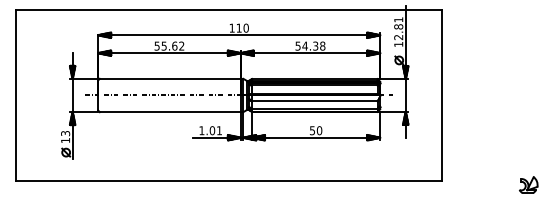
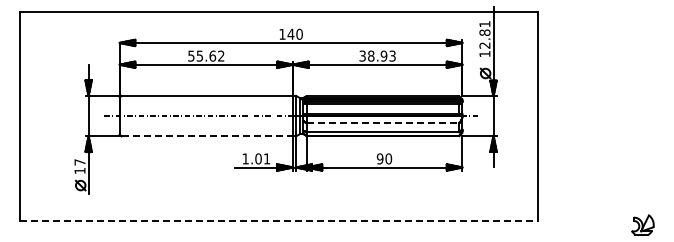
text: (238, 27) -> (290, 33), 110 -> 140
text: (310, 45) -> (377, 55), 54.38 -> 38.93
line: (315, 101) -> (383, 123), solid -> dashed
line: (170, 112) -> (207, 136), solid -> dashed
text: (311, 130) -> (379, 158), 50 -> 90
text: (65, 133) -> (79, 162), 13 -> 17
line: (228, 181) -> (278, 220), solid -> dashed

